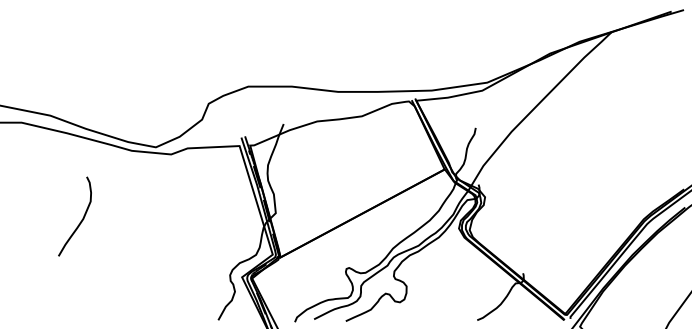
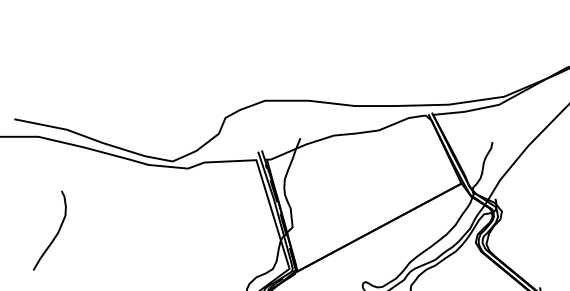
curve: (81, 219) -> (56, 233), moved

